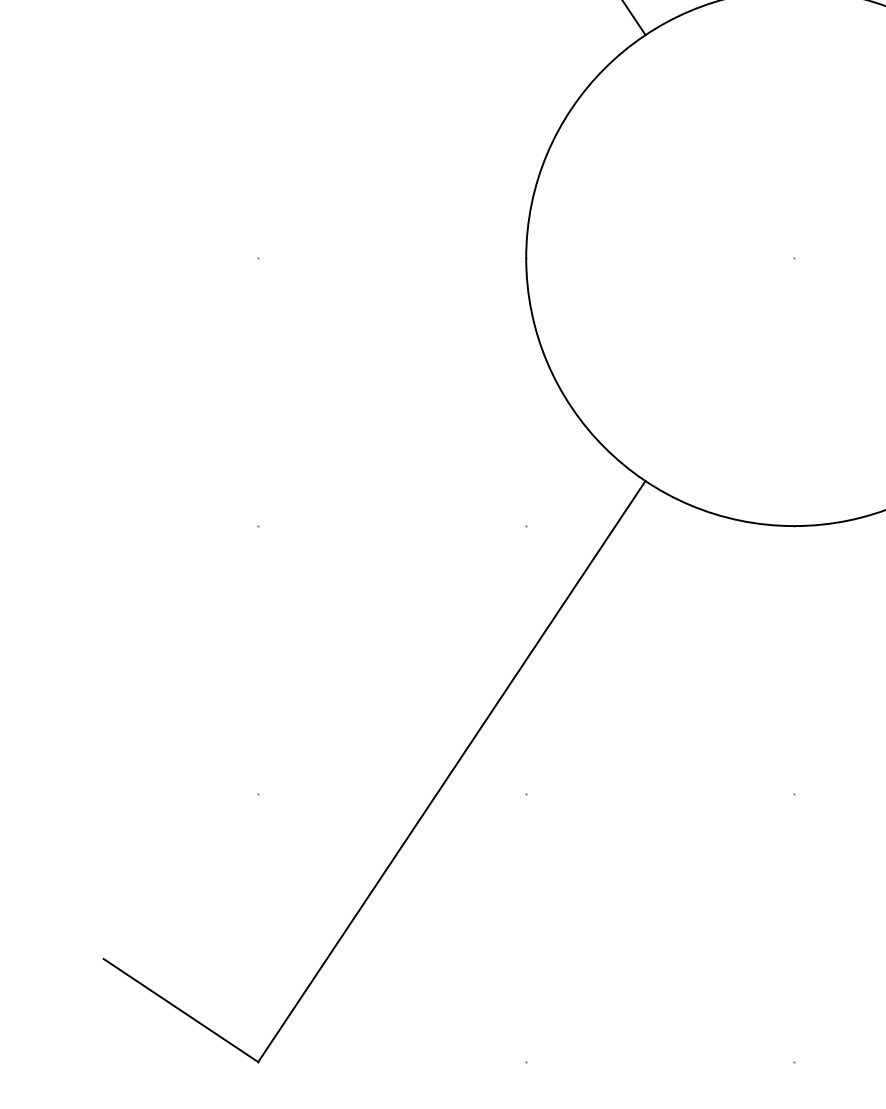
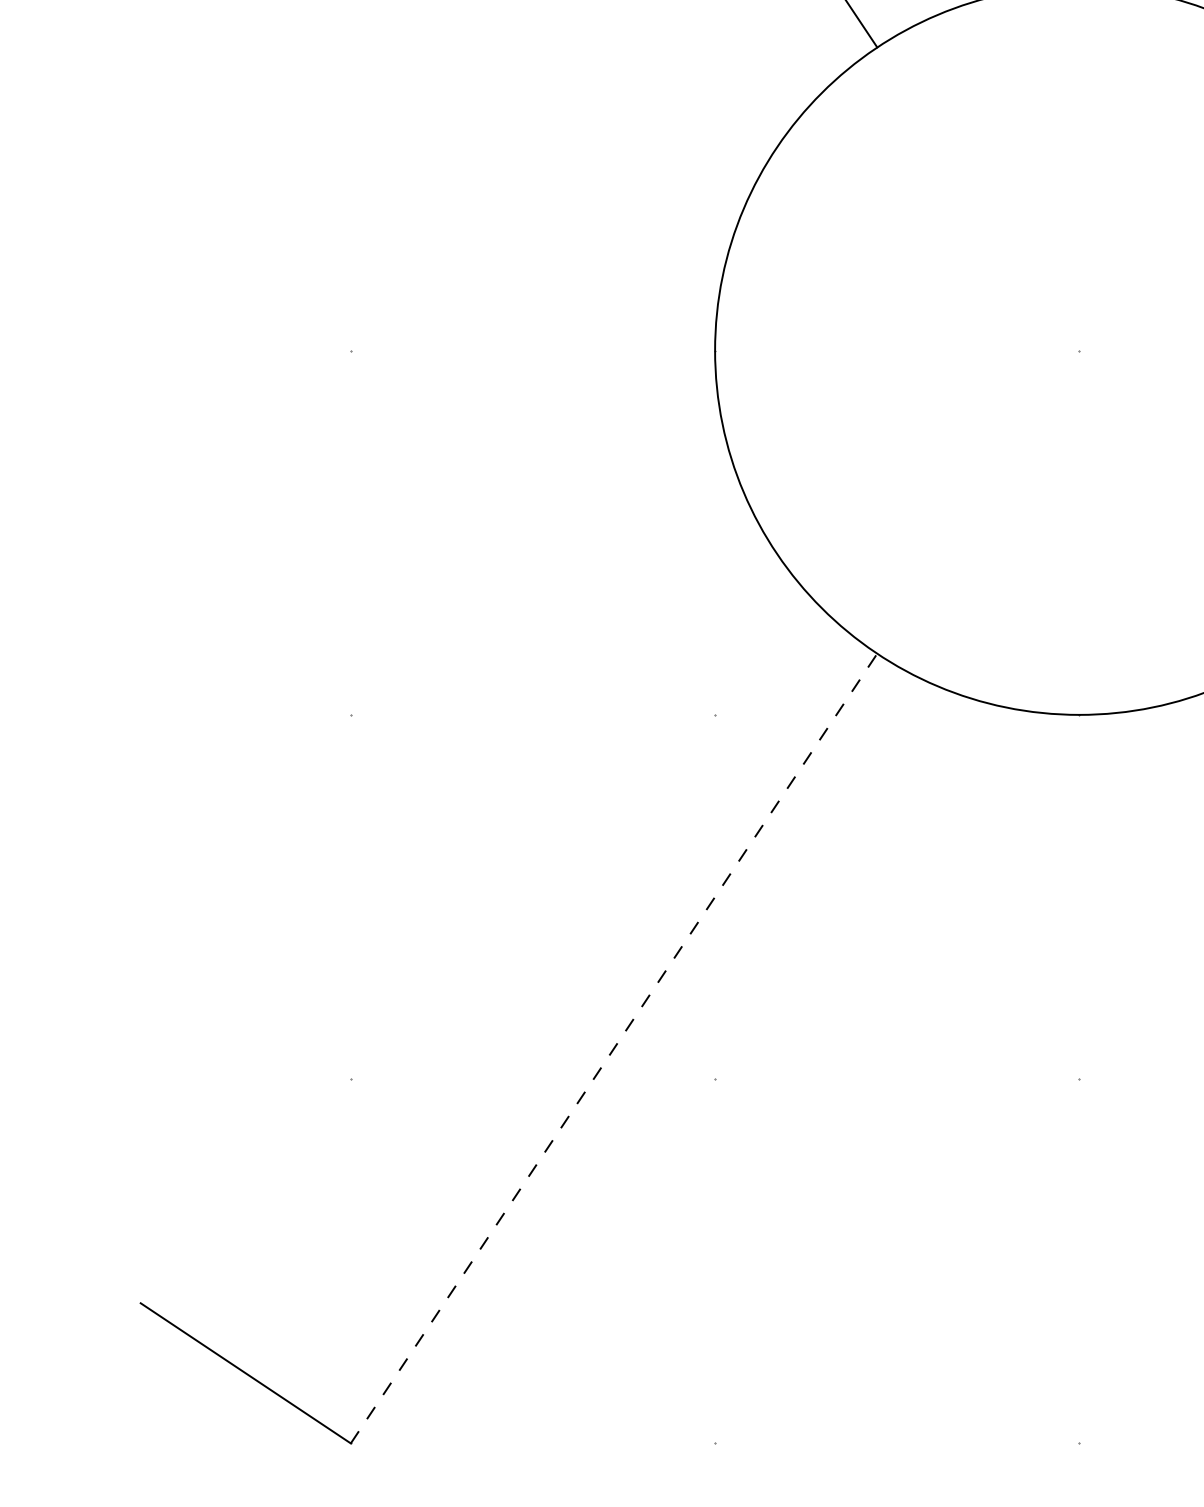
line: (452, 771) -> (614, 1048), solid -> dashed

